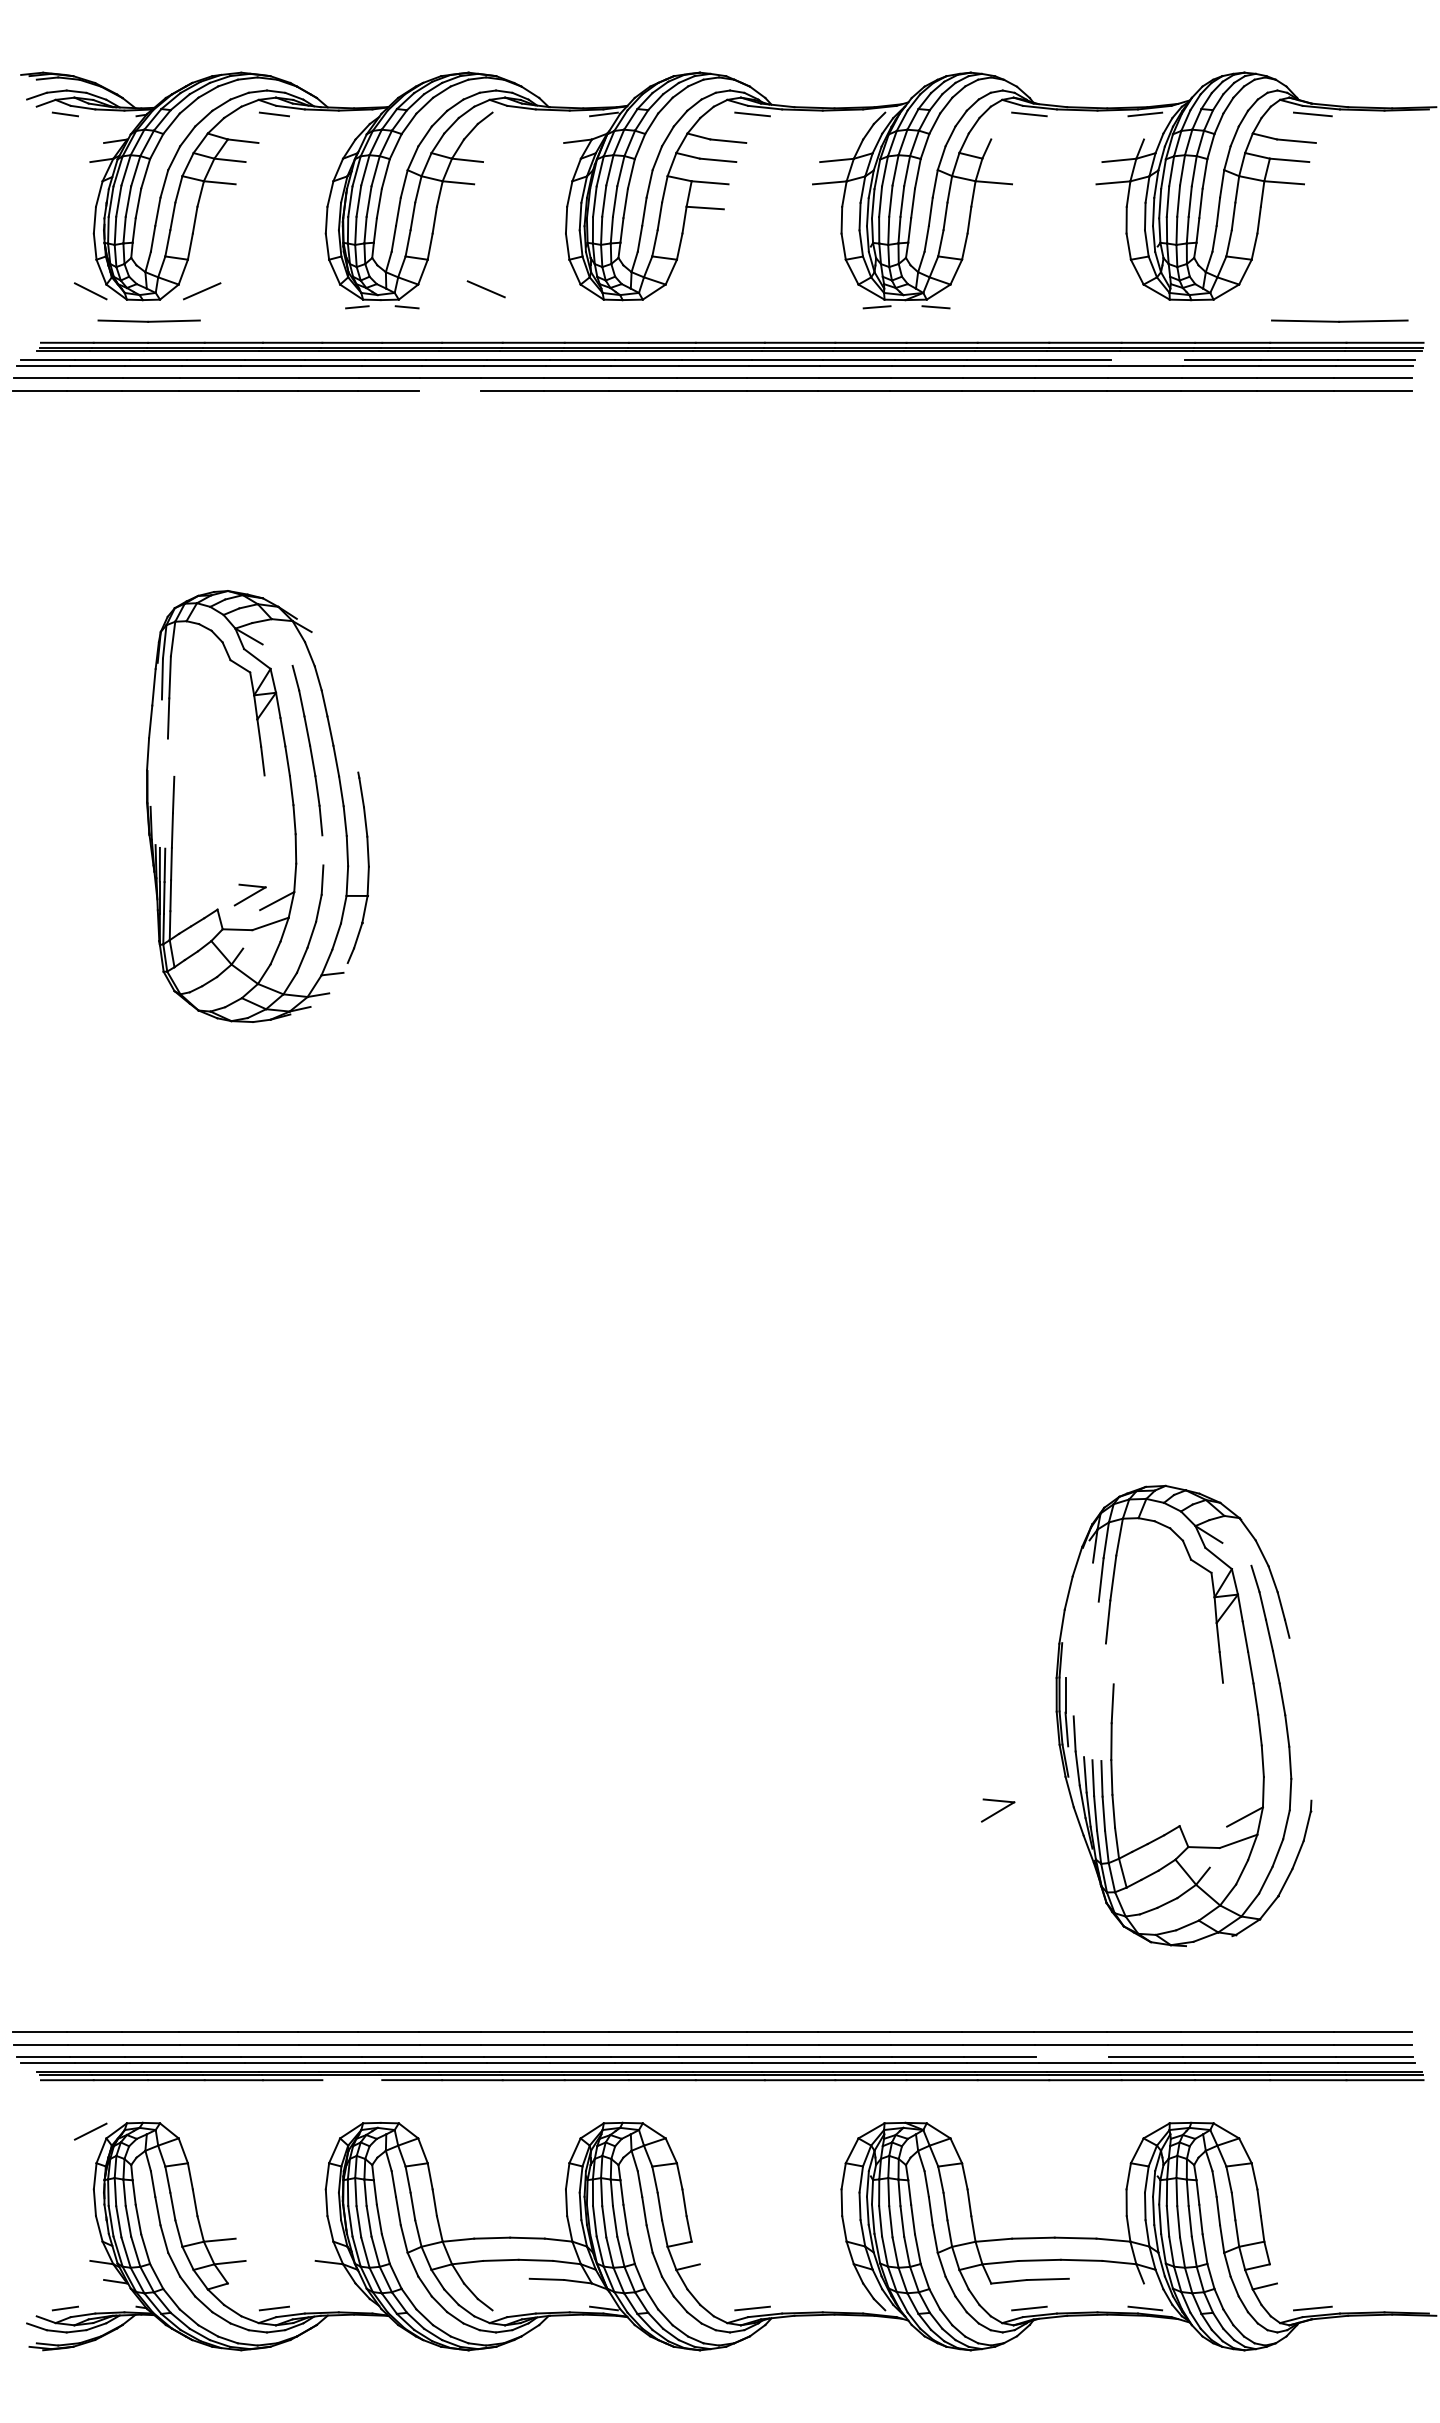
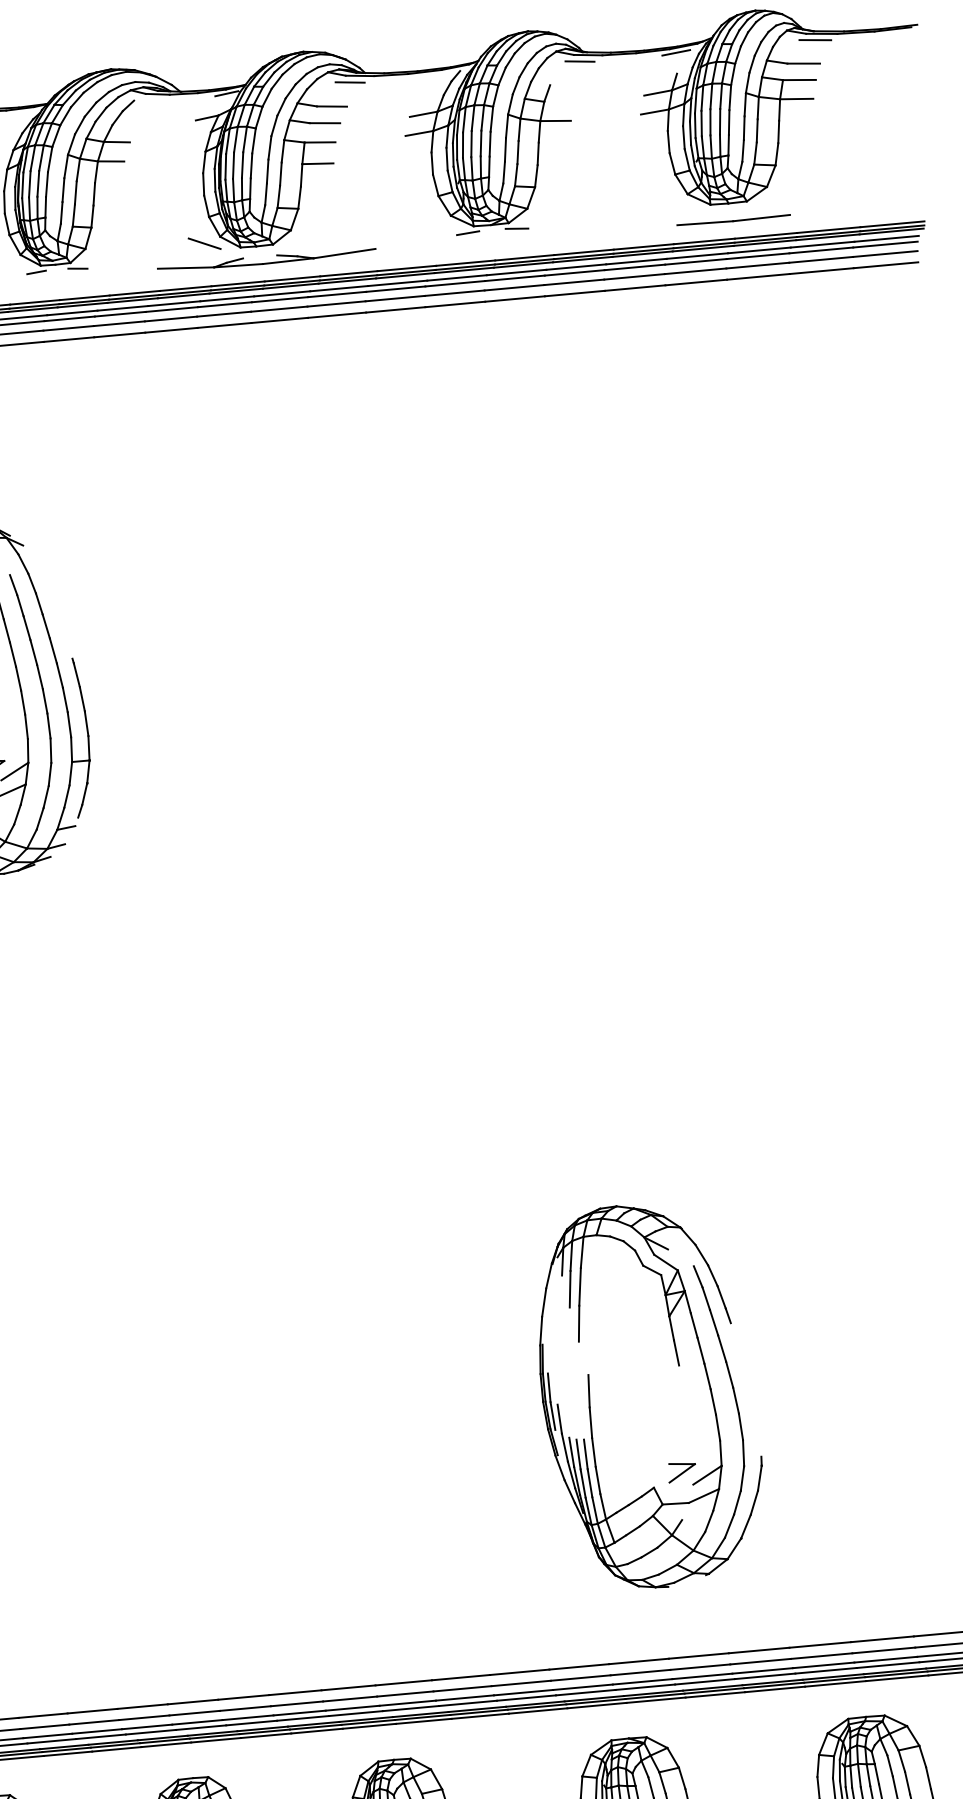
line: (485, 289) -> (204, 244), moved
part: (633, 317) -> (266, 260), added
line: (1339, 320) -> (733, 220), moved
line: (1148, 359) -> (697, 256), added
line: (449, 391) -> (119, 335), added
line: (322, 850) -> (48, 726), added
part: (1183, 1715) -> (648, 1395), moved
line: (1072, 2056) -> (762, 1670), added
line: (352, 2080) -> (166, 1745), added

